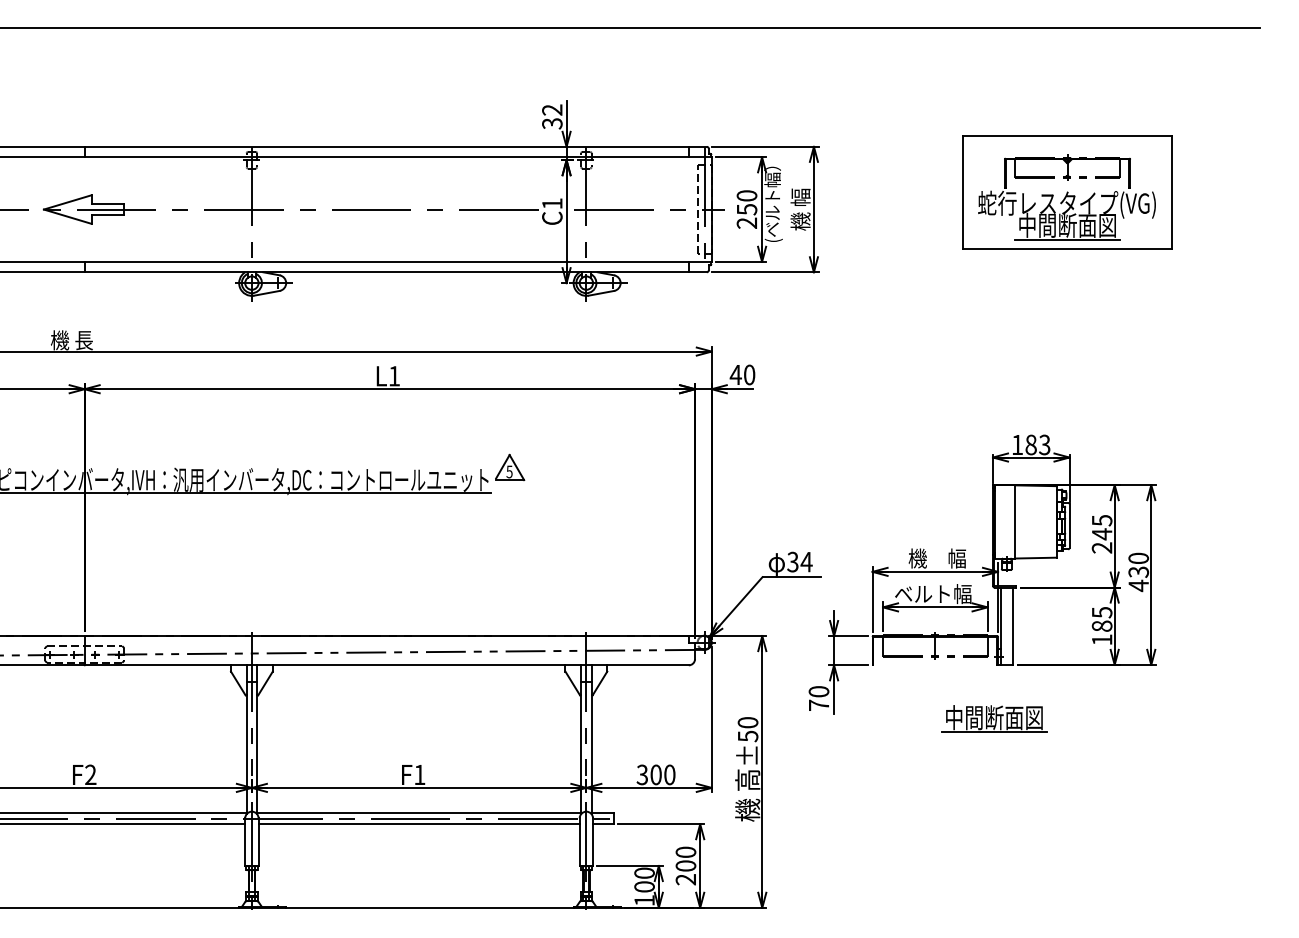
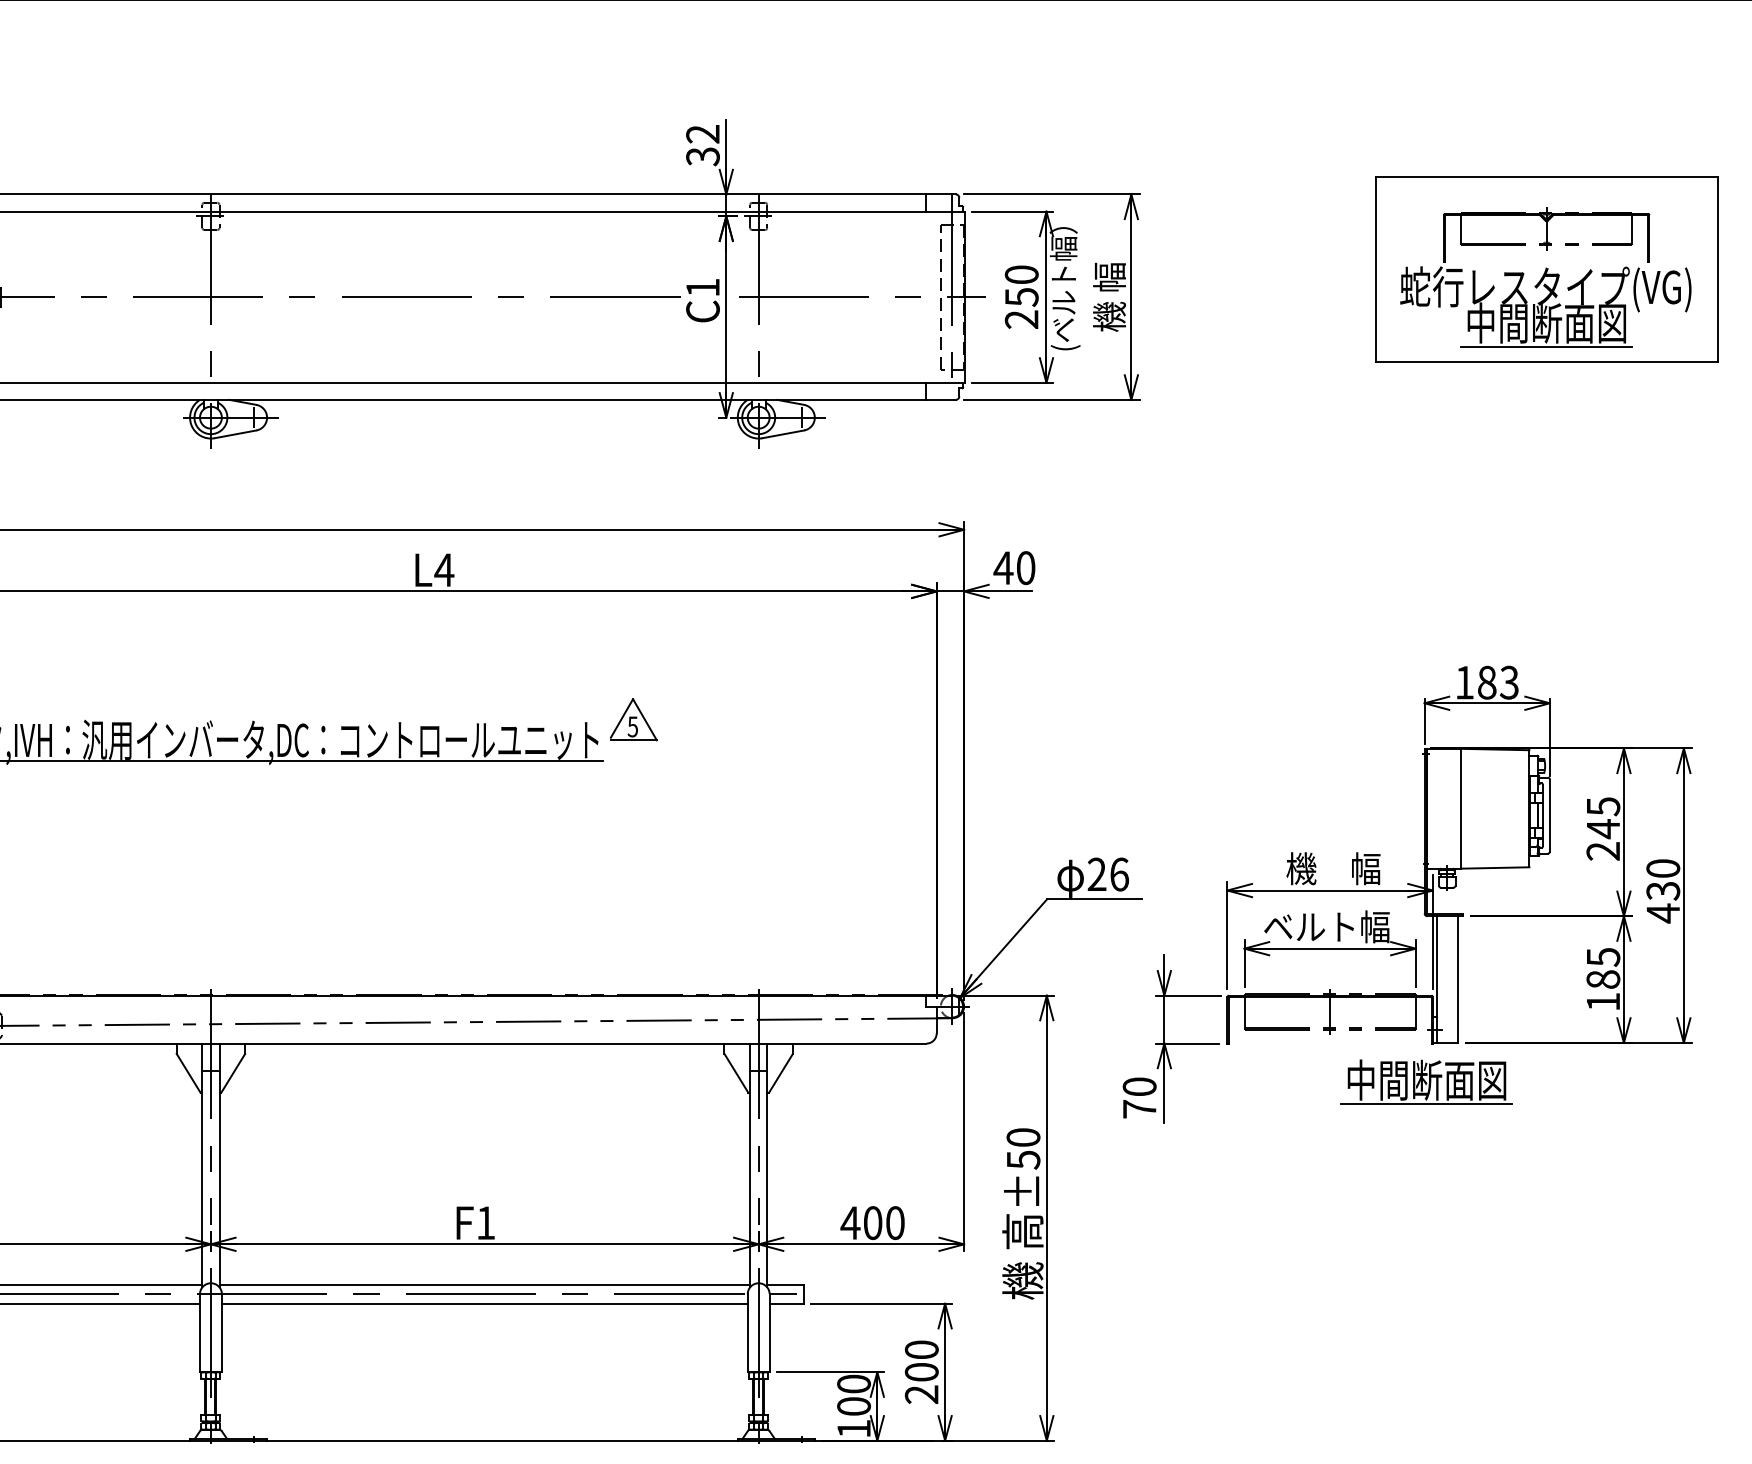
text: (394, 376) -> (444, 570), L1 -> L4
text: (799, 561) -> (1107, 873), 34 -> 26
part: (994, 718) -> (1427, 1081), moved
text: (642, 774) -> (850, 1222), 300 -> 400

